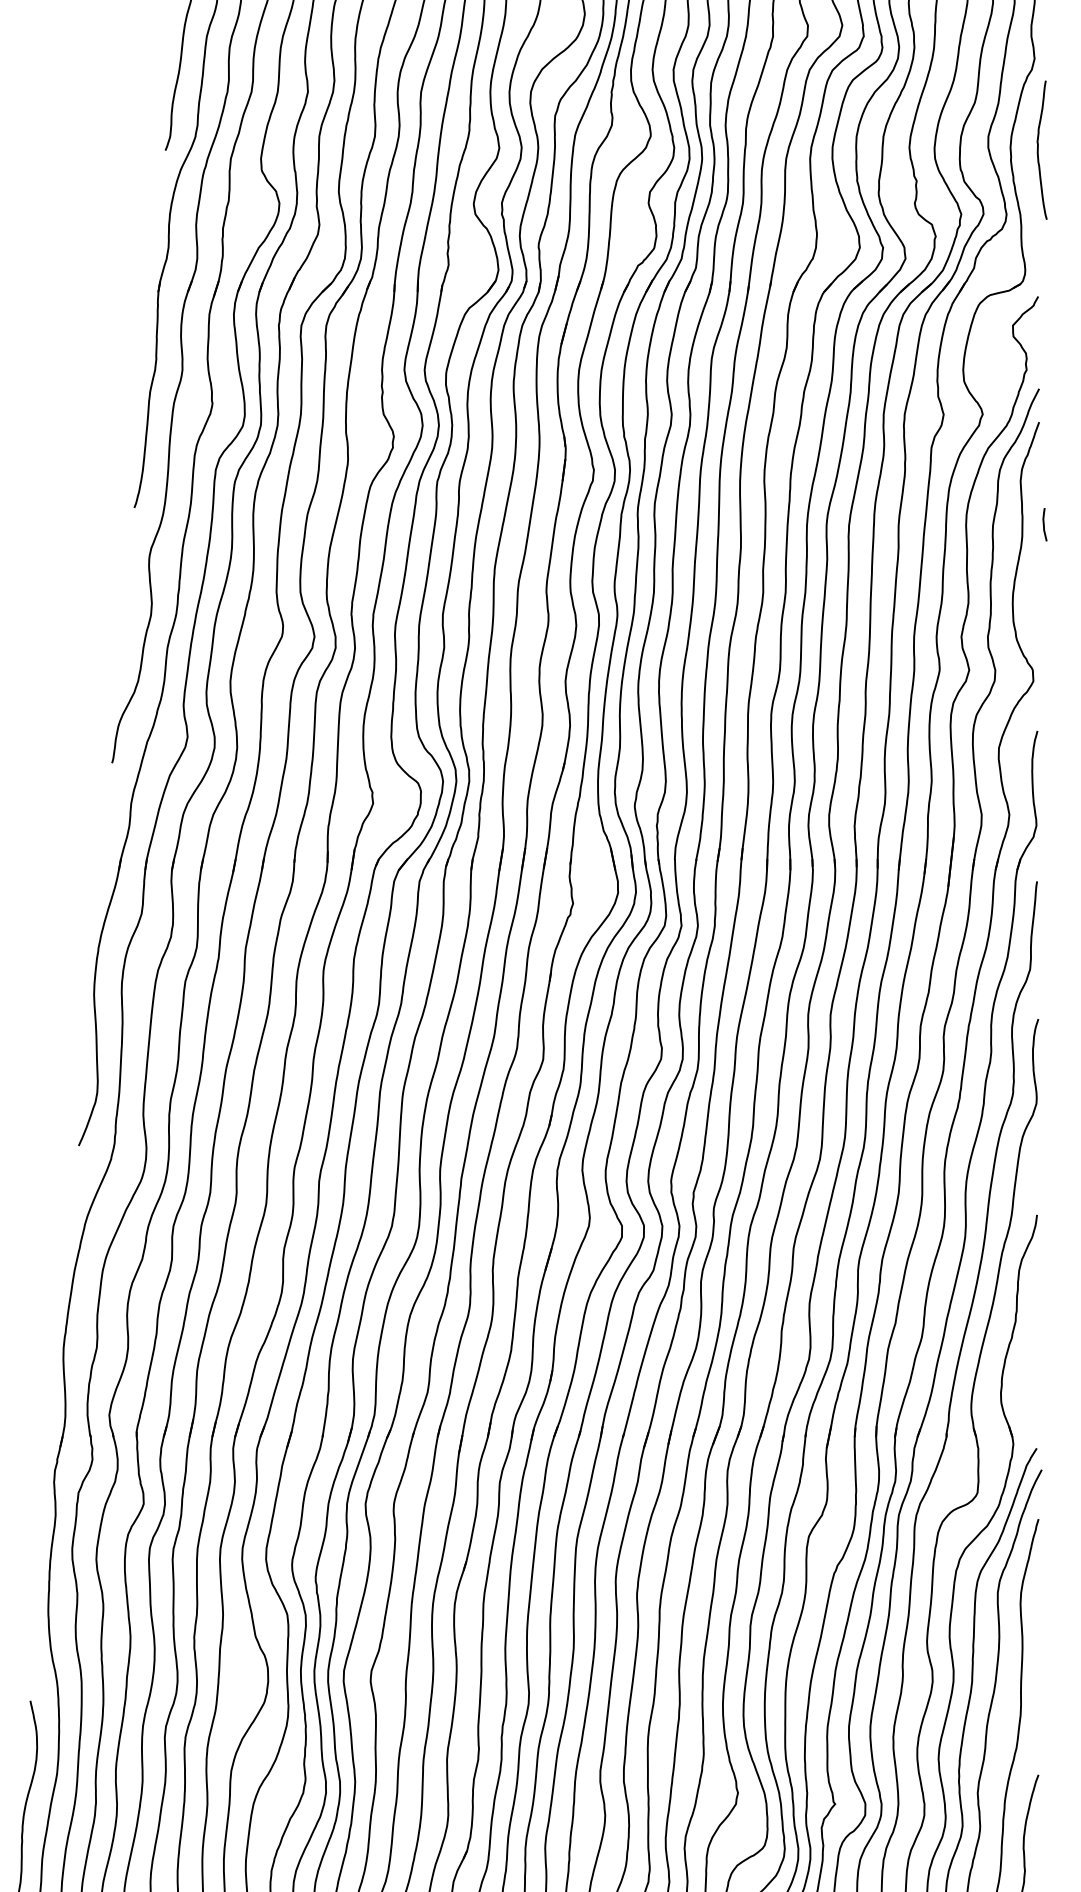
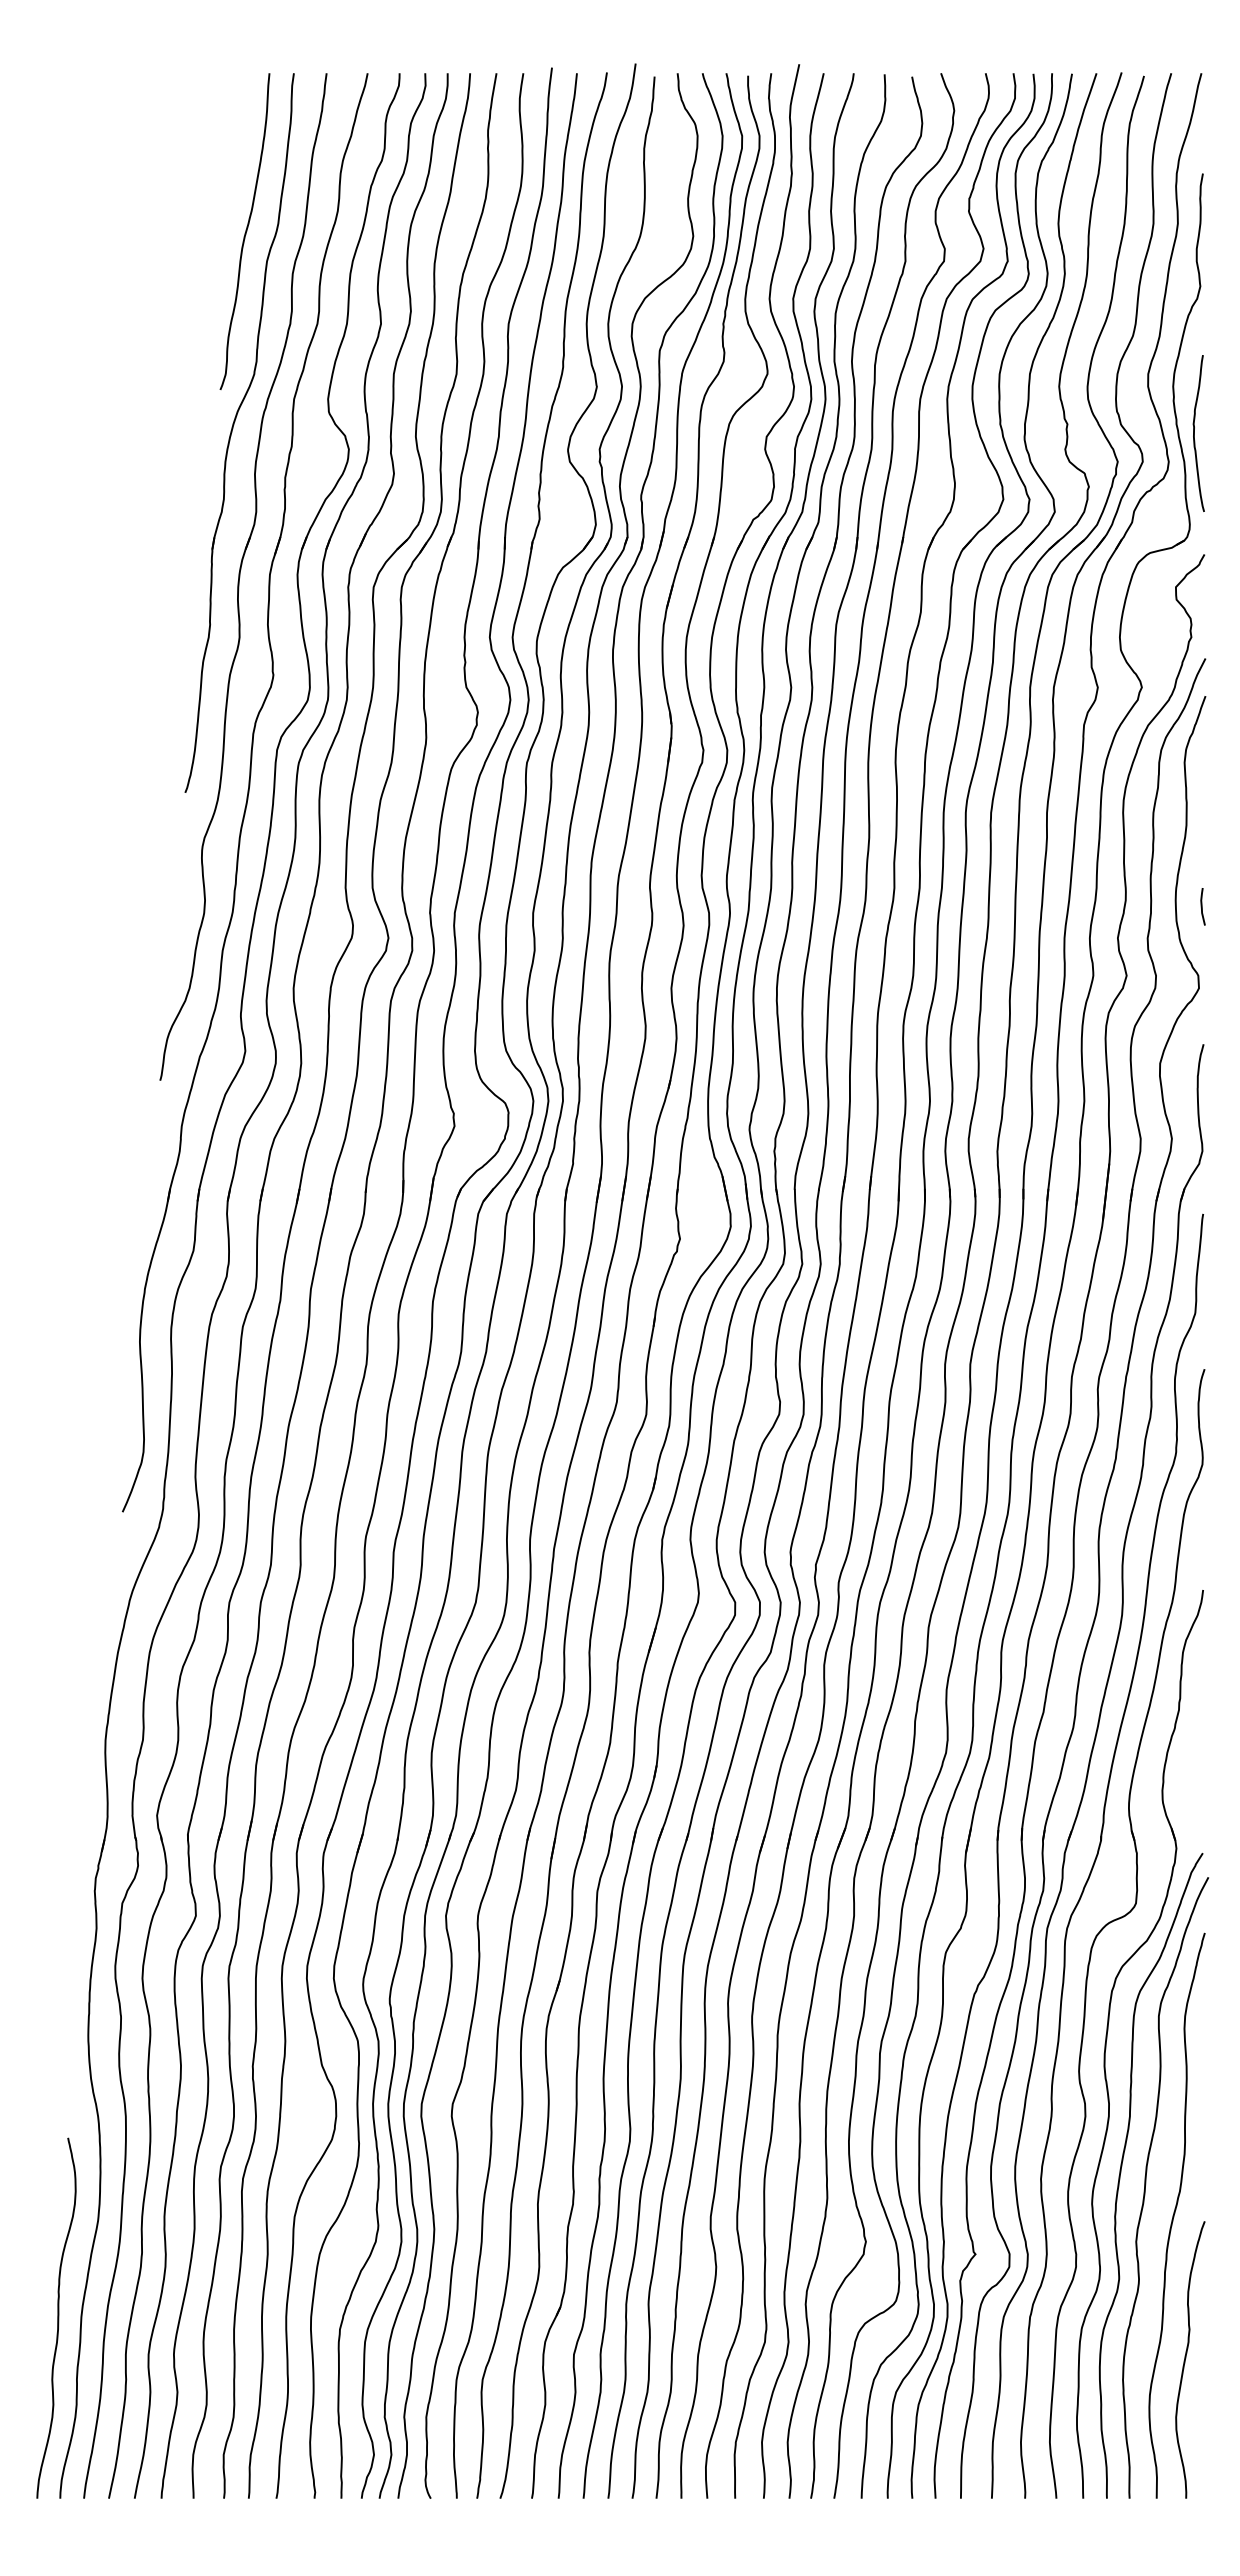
curve: (1038, 150) -> (1194, 433), moved
curve: (1044, 524) -> (1202, 906), moved

